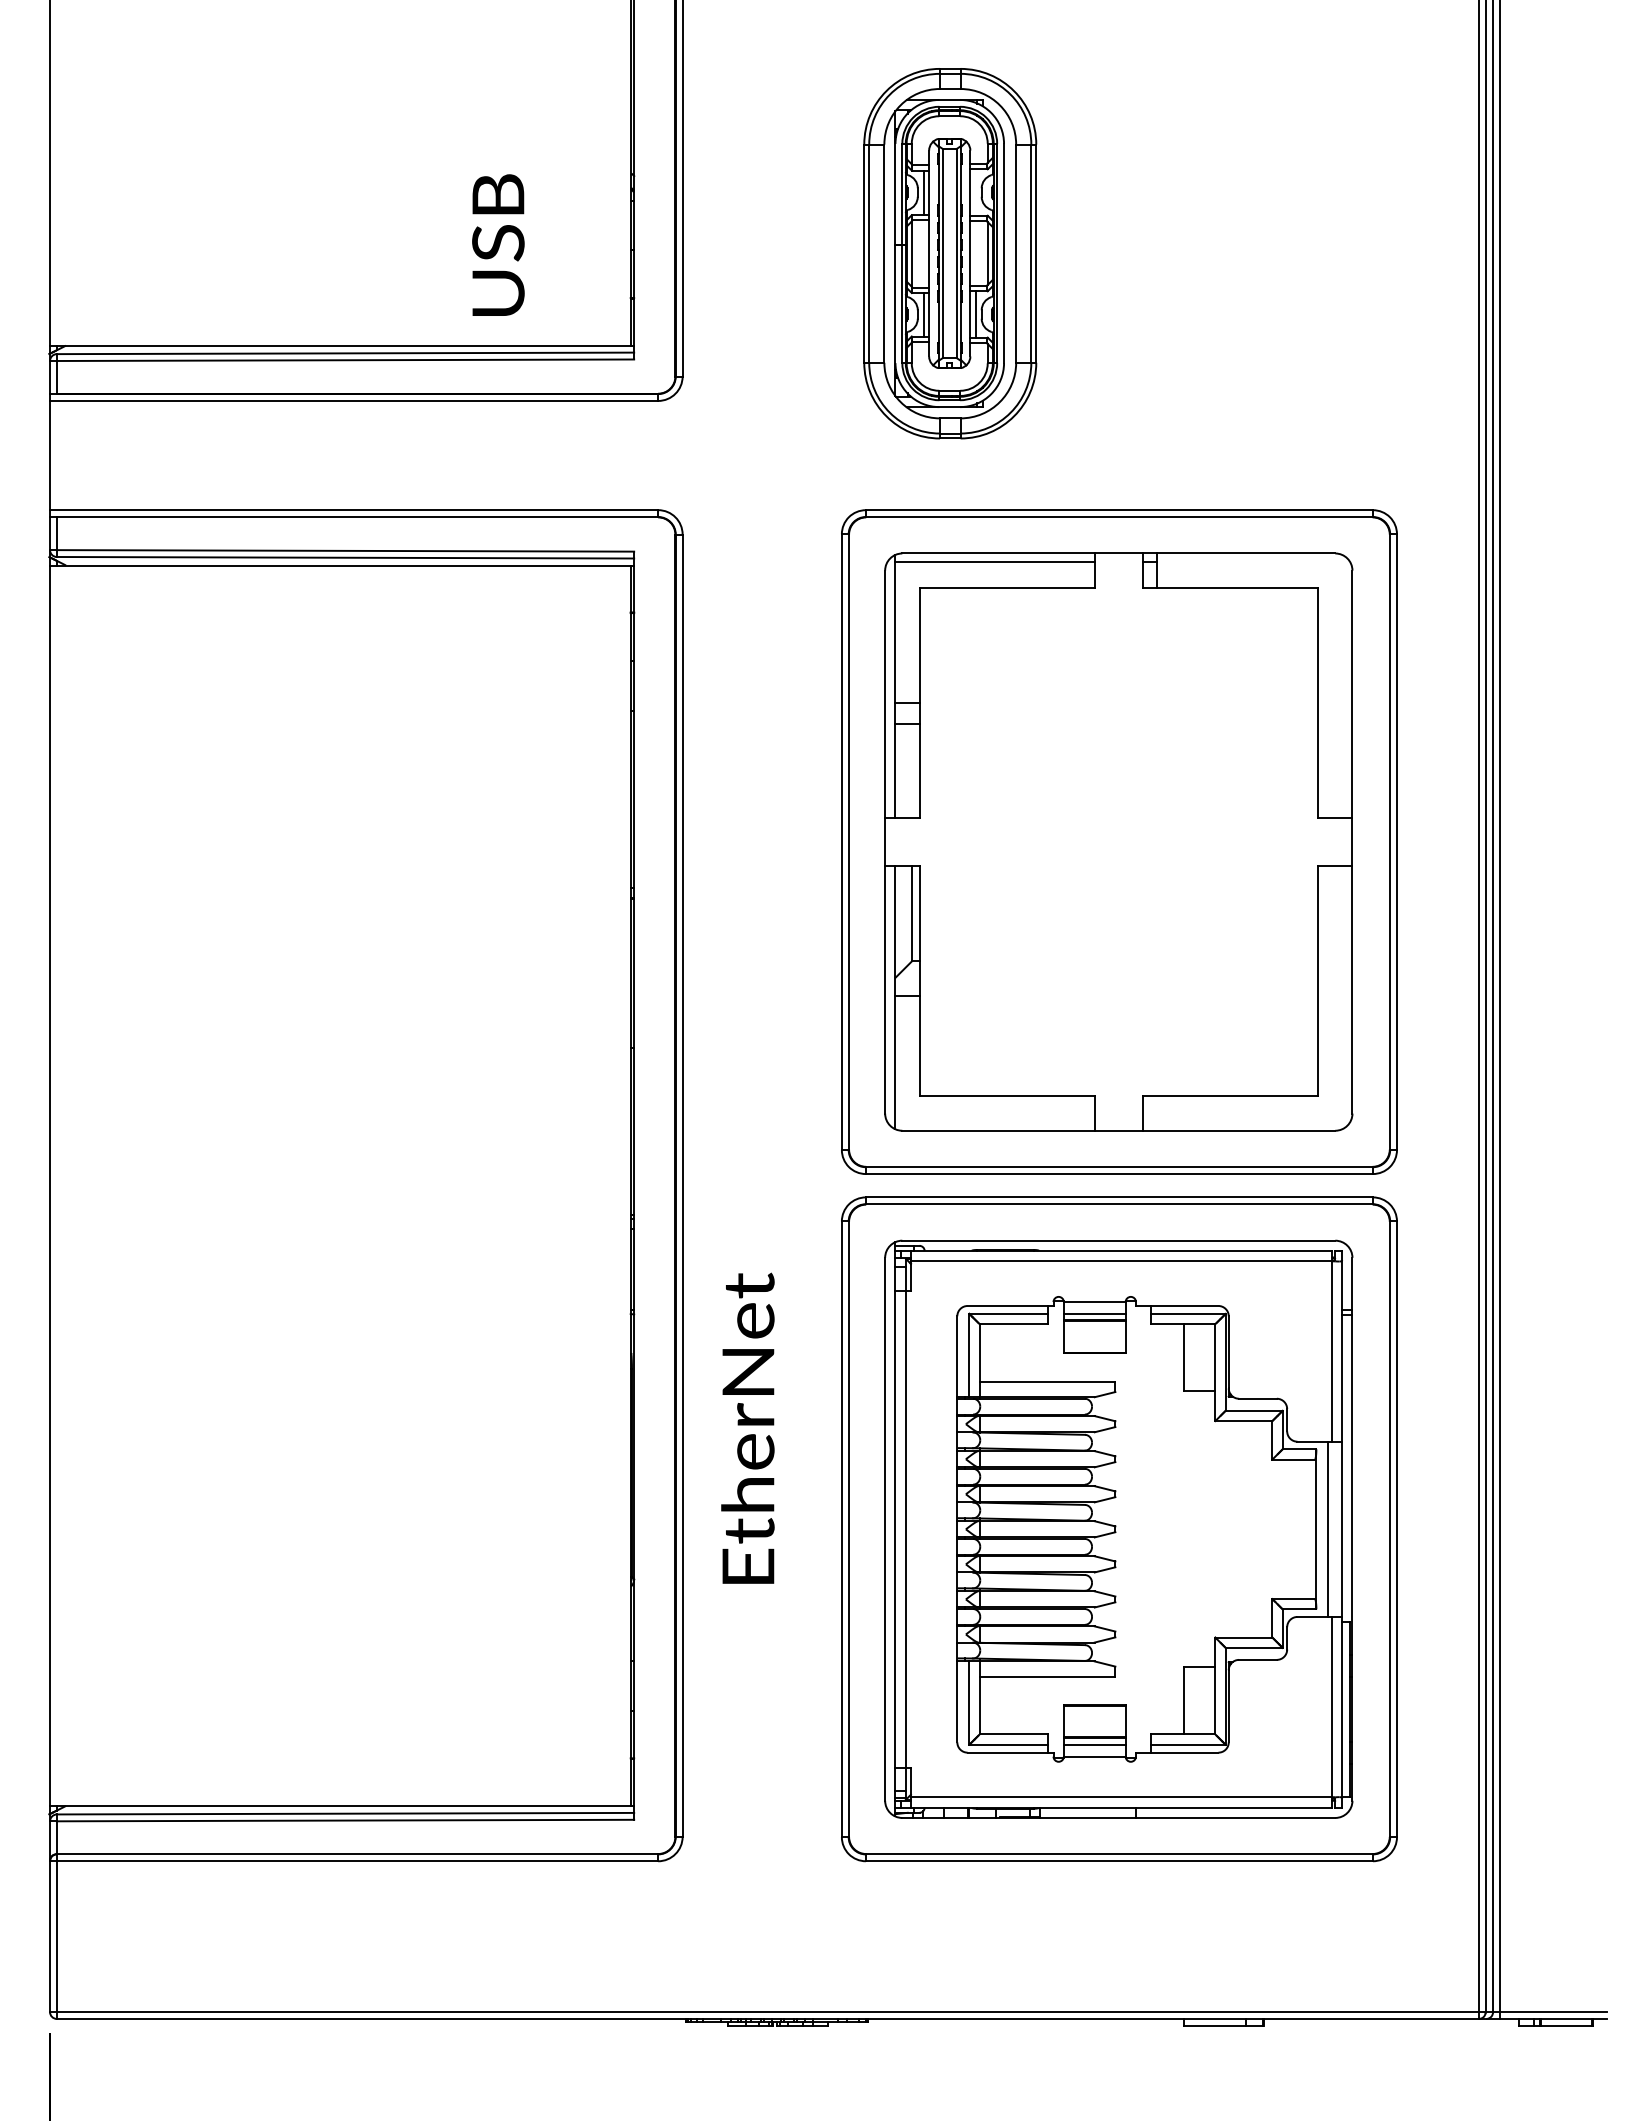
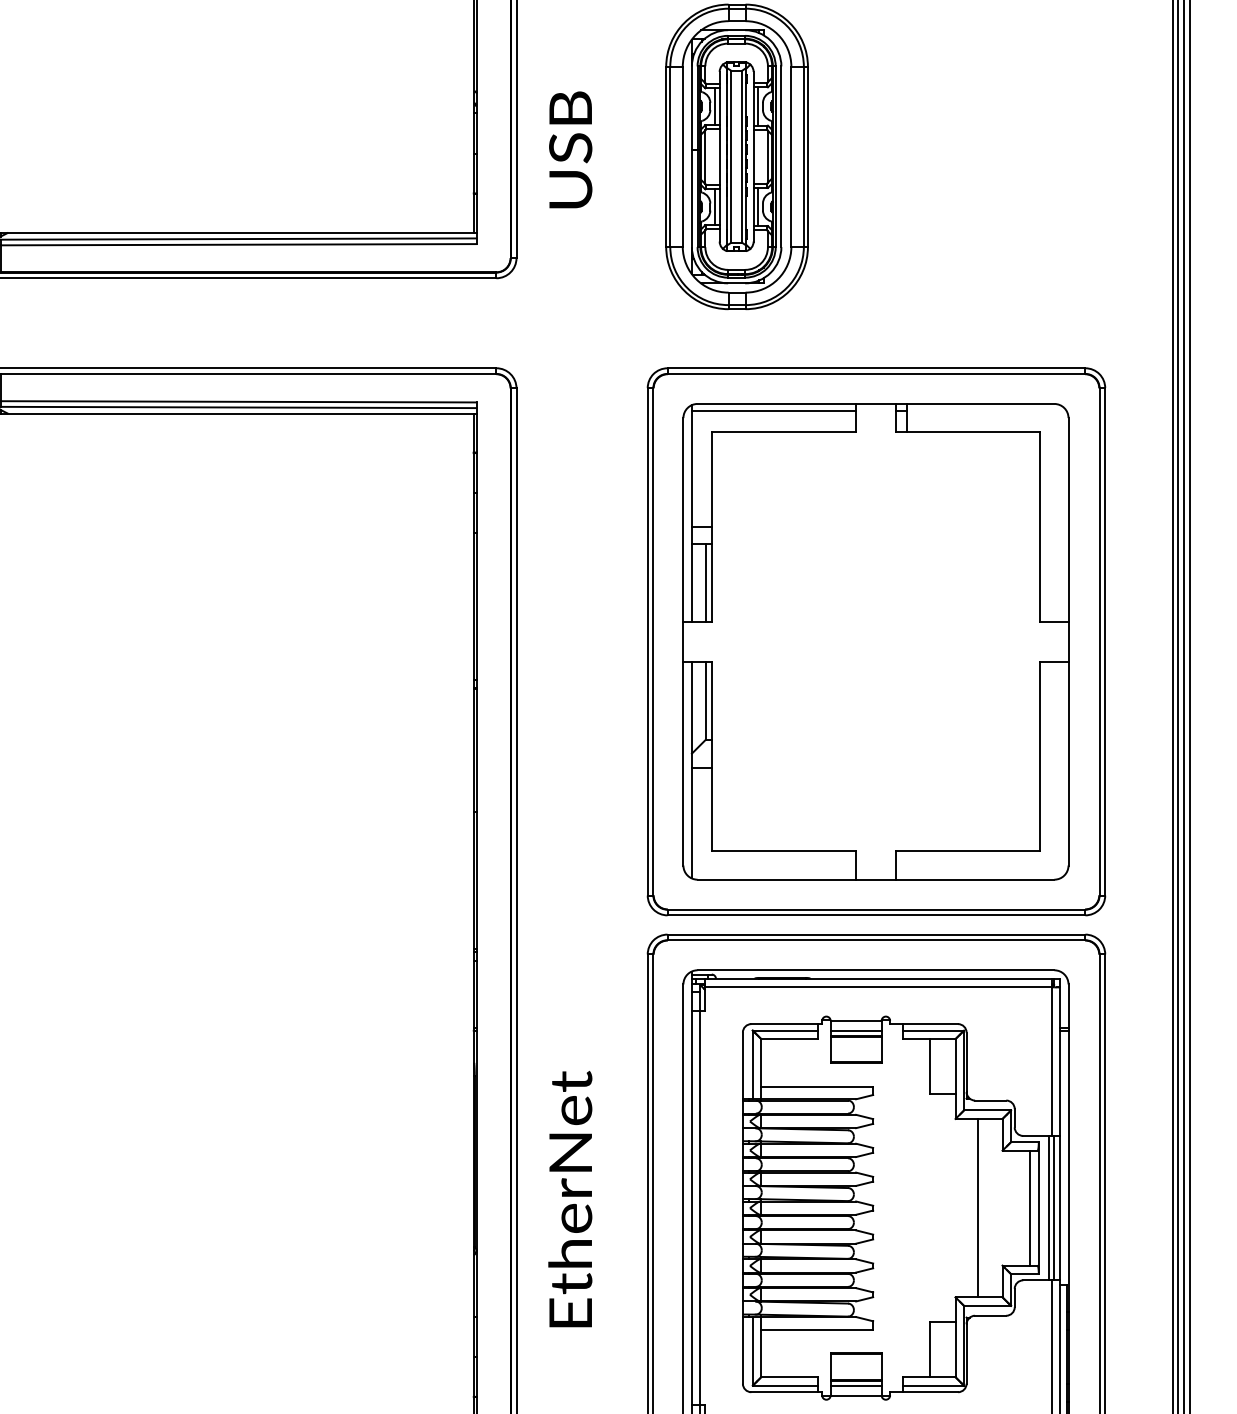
line: (975, 192) -> (757, 106), added
text: (498, 244) -> (570, 149), moved
line: (912, 770) -> (705, 582), added
text: (747, 1427) -> (569, 1198), moved
line: (1335, 1528) -> (1054, 1207), added
line: (1242, 1529) -> (977, 1208), added
line: (1306, 1529) -> (1030, 1208), added

